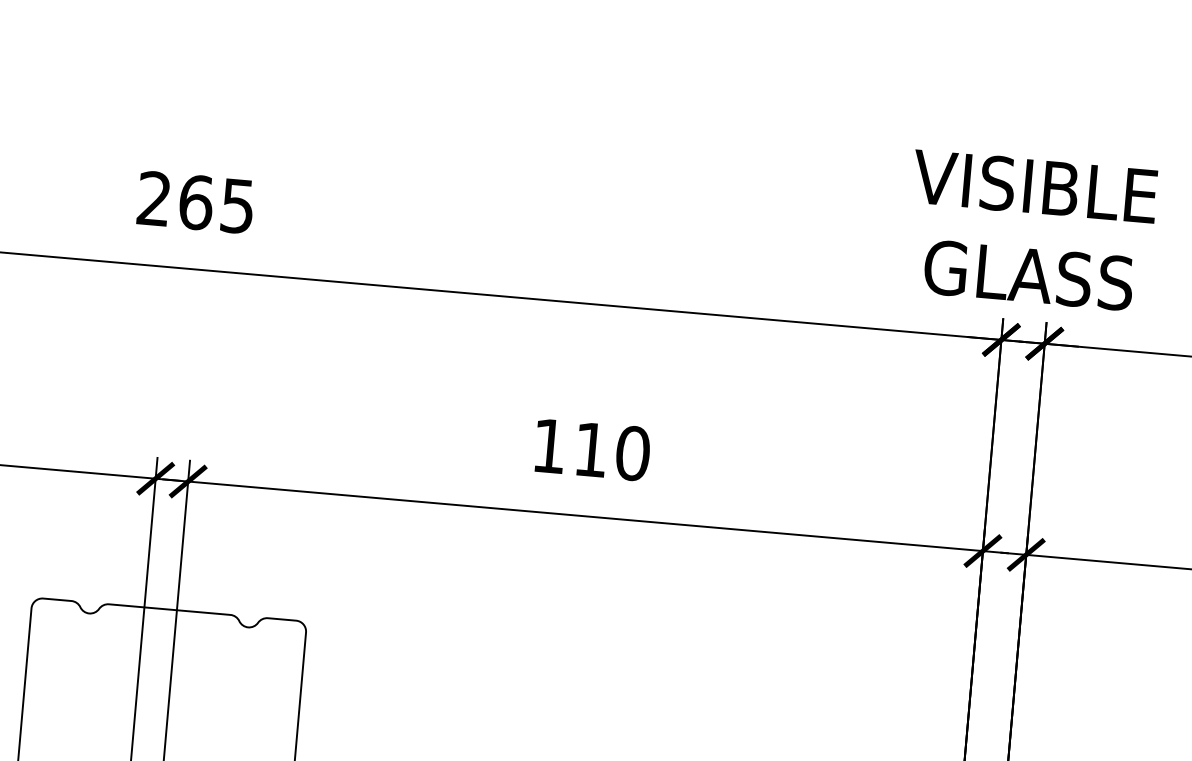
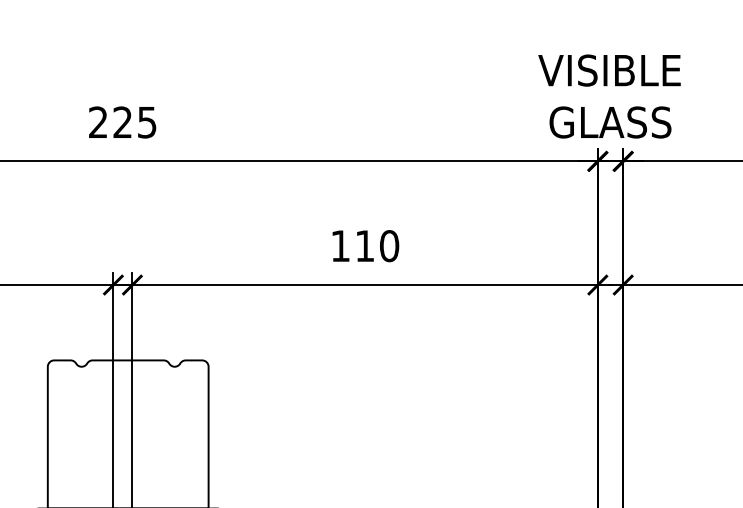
text: (195, 202) -> (122, 122), 265 -> 225

